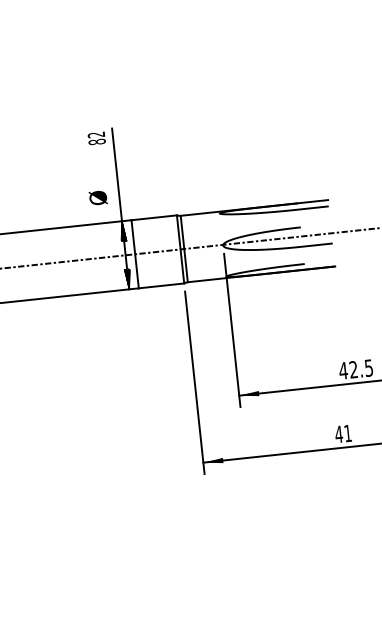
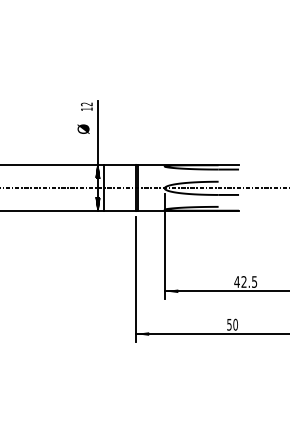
text: (96, 142) -> (86, 109), 82 -> 12
text: (98, 196) -> (83, 128), moved
text: (341, 433) -> (231, 324), 41 -> 50

